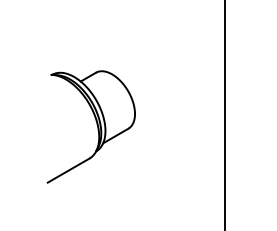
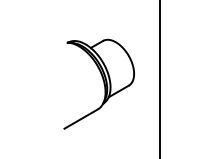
part: (96, 124) -> (103, 82), moved

